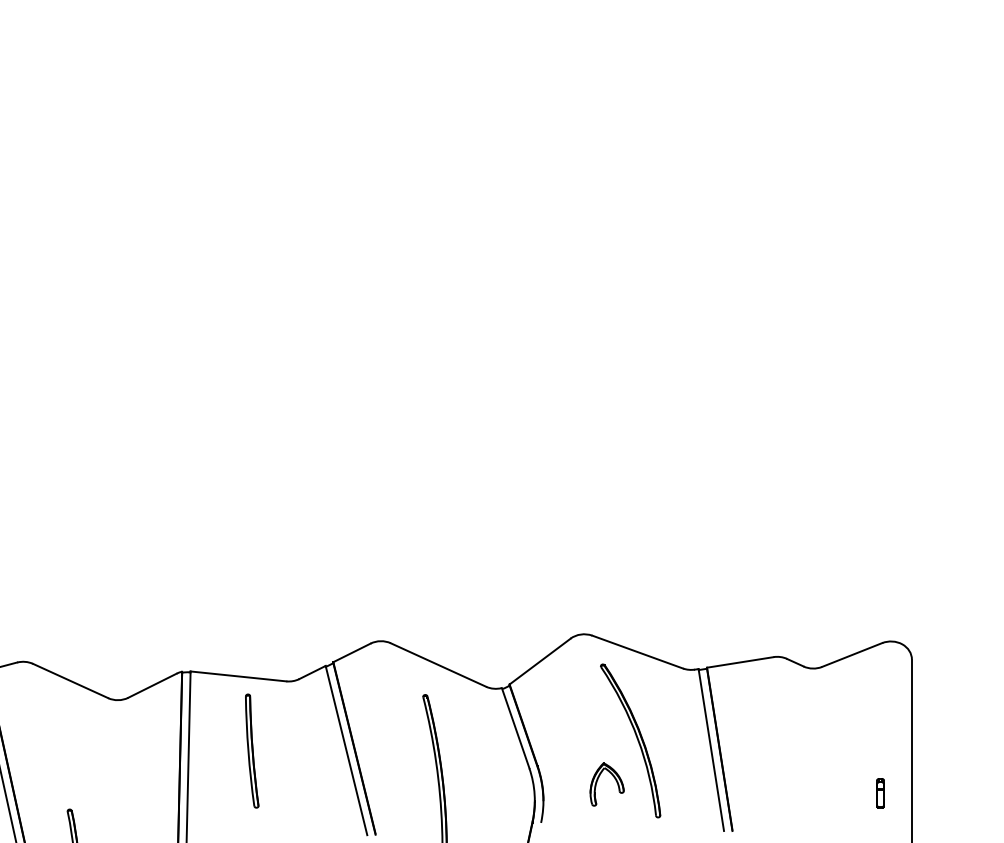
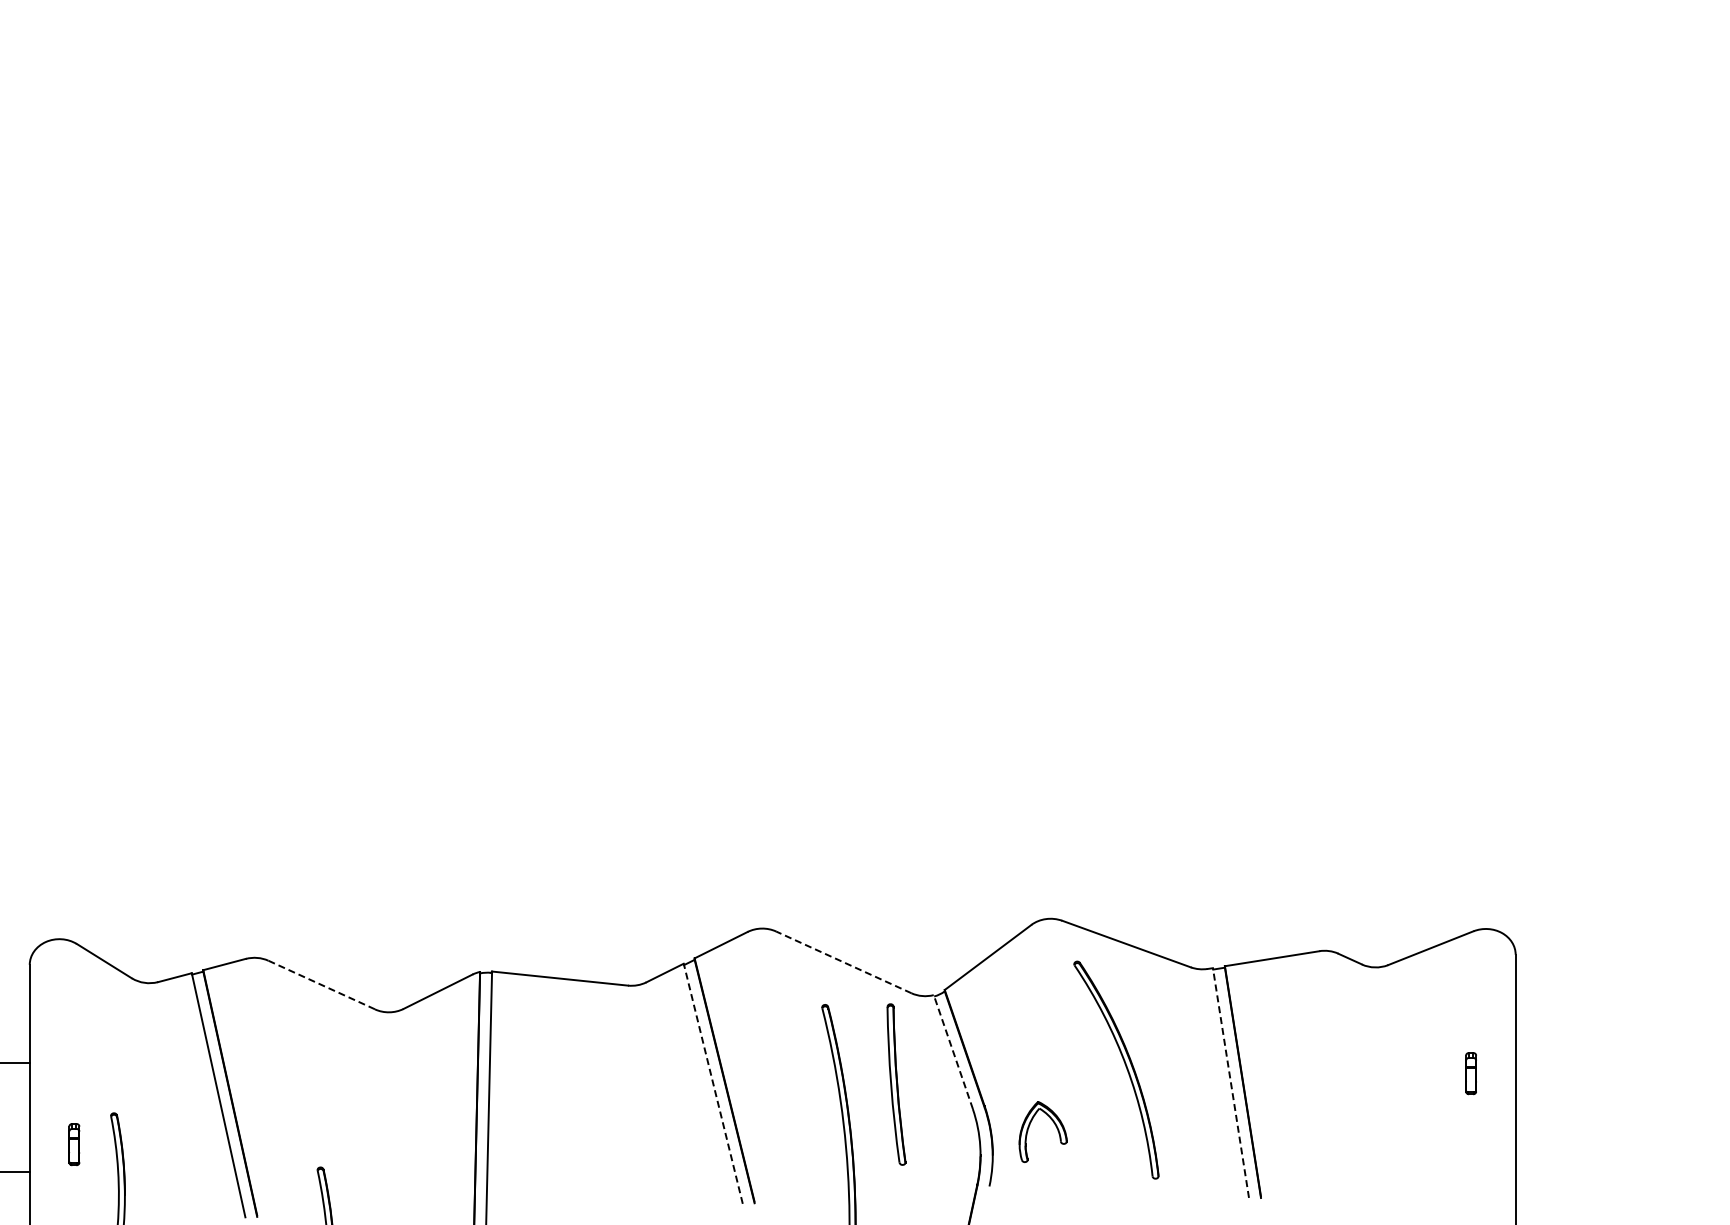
line: (438, 665) -> (843, 962), solid -> dashed
line: (70, 681) -> (321, 985), solid -> dashed
line: (515, 727) -> (953, 1051), solid -> dashed
line: (710, 749) -> (1230, 1082), solid -> dashed
line: (346, 750) -> (713, 1083), solid -> dashed
part: (252, 751) -> (896, 1084), moved
part: (598, 779) -> (1030, 1125), moved
part: (880, 793) -> (1470, 1073), moved

